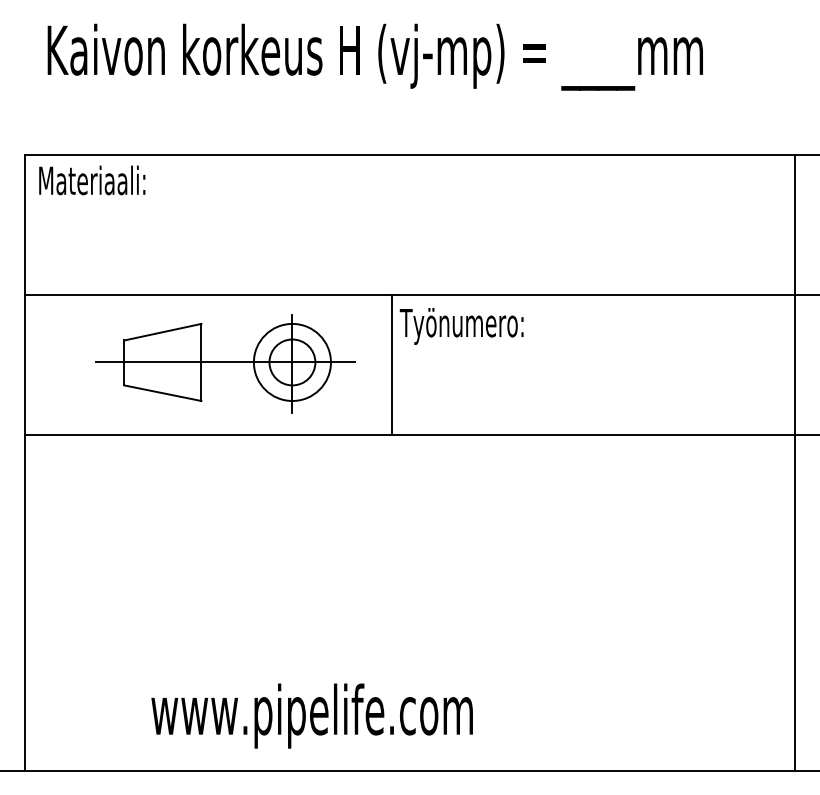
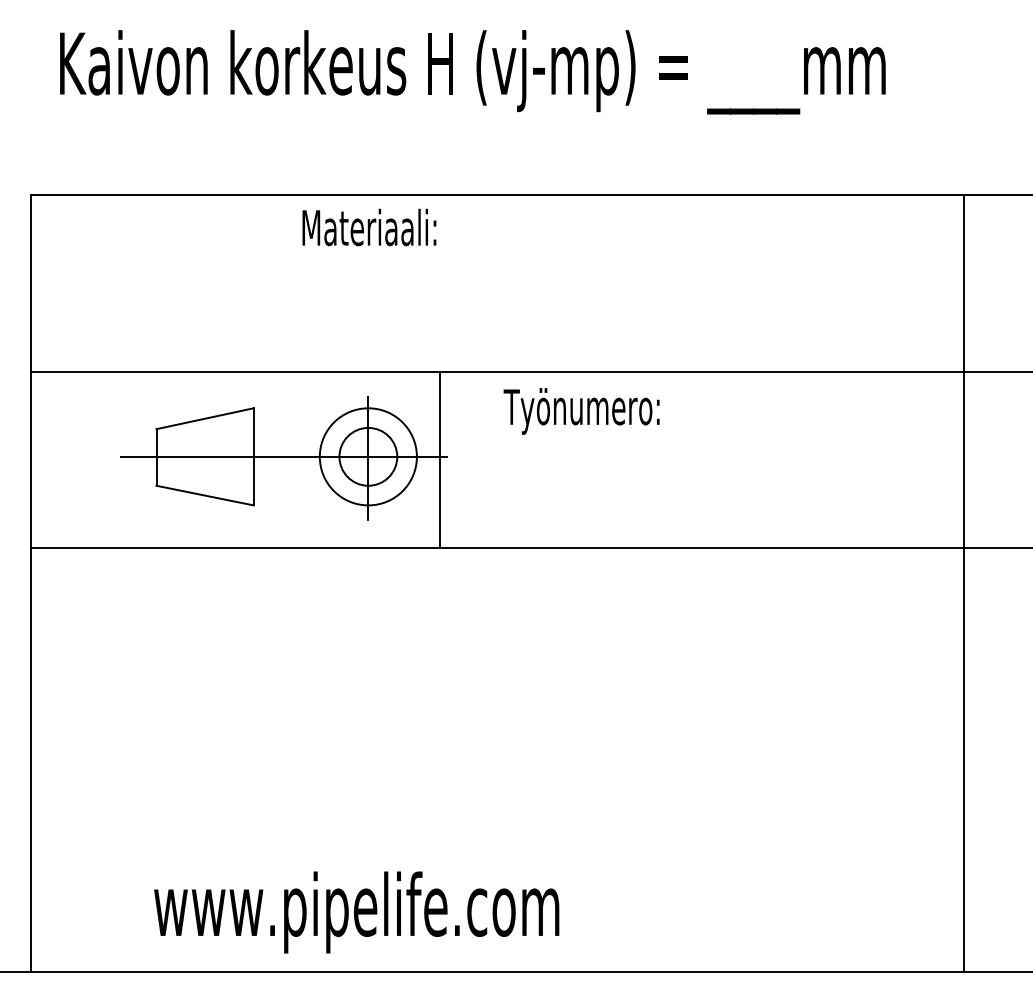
text: (92, 180) -> (369, 227), moved
line: (392, 364) -> (440, 459), moved
line: (795, 462) -> (964, 582), moved
text: (311, 715) -> (355, 911), moved

